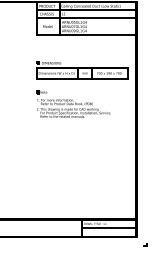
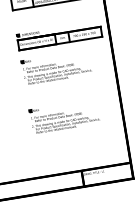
part: (73, 157) -> (64, 116), added
line: (109, 228) -> (107, 175), removed

